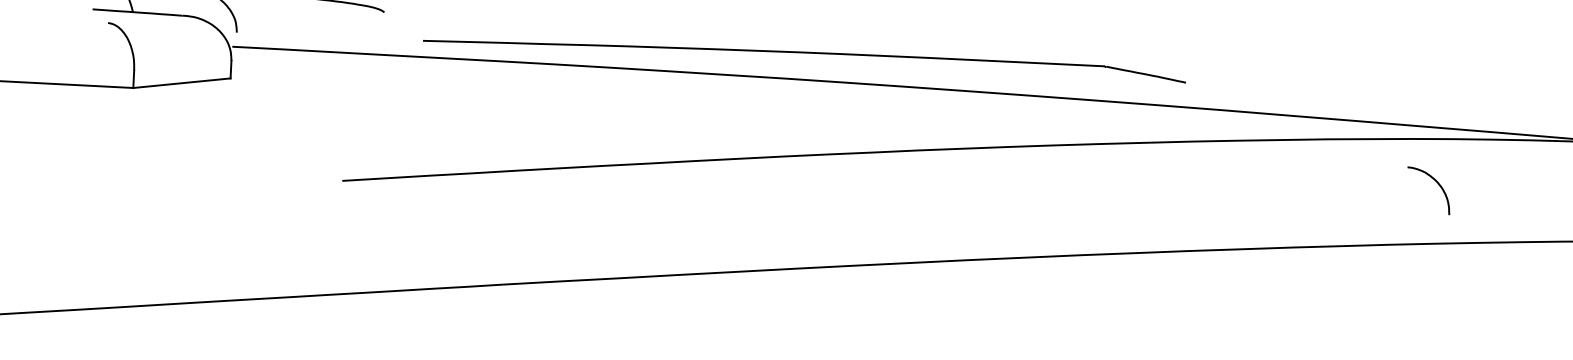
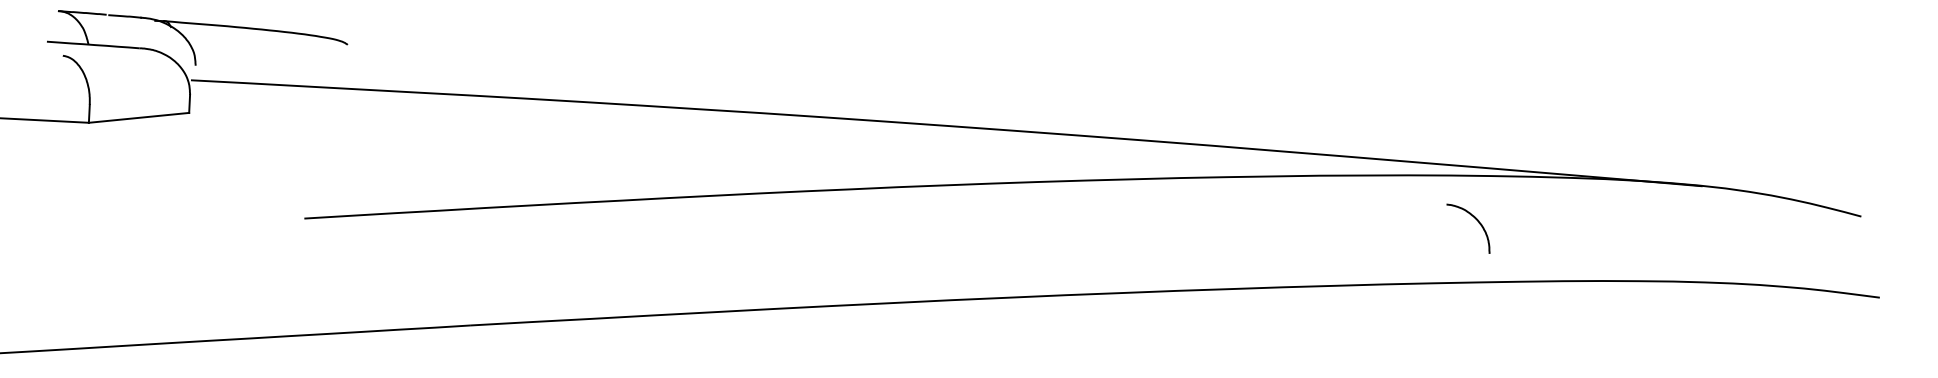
part: (804, 53) -> (780, 87), removed
curve: (1438, 185) -> (1478, 223), moved

